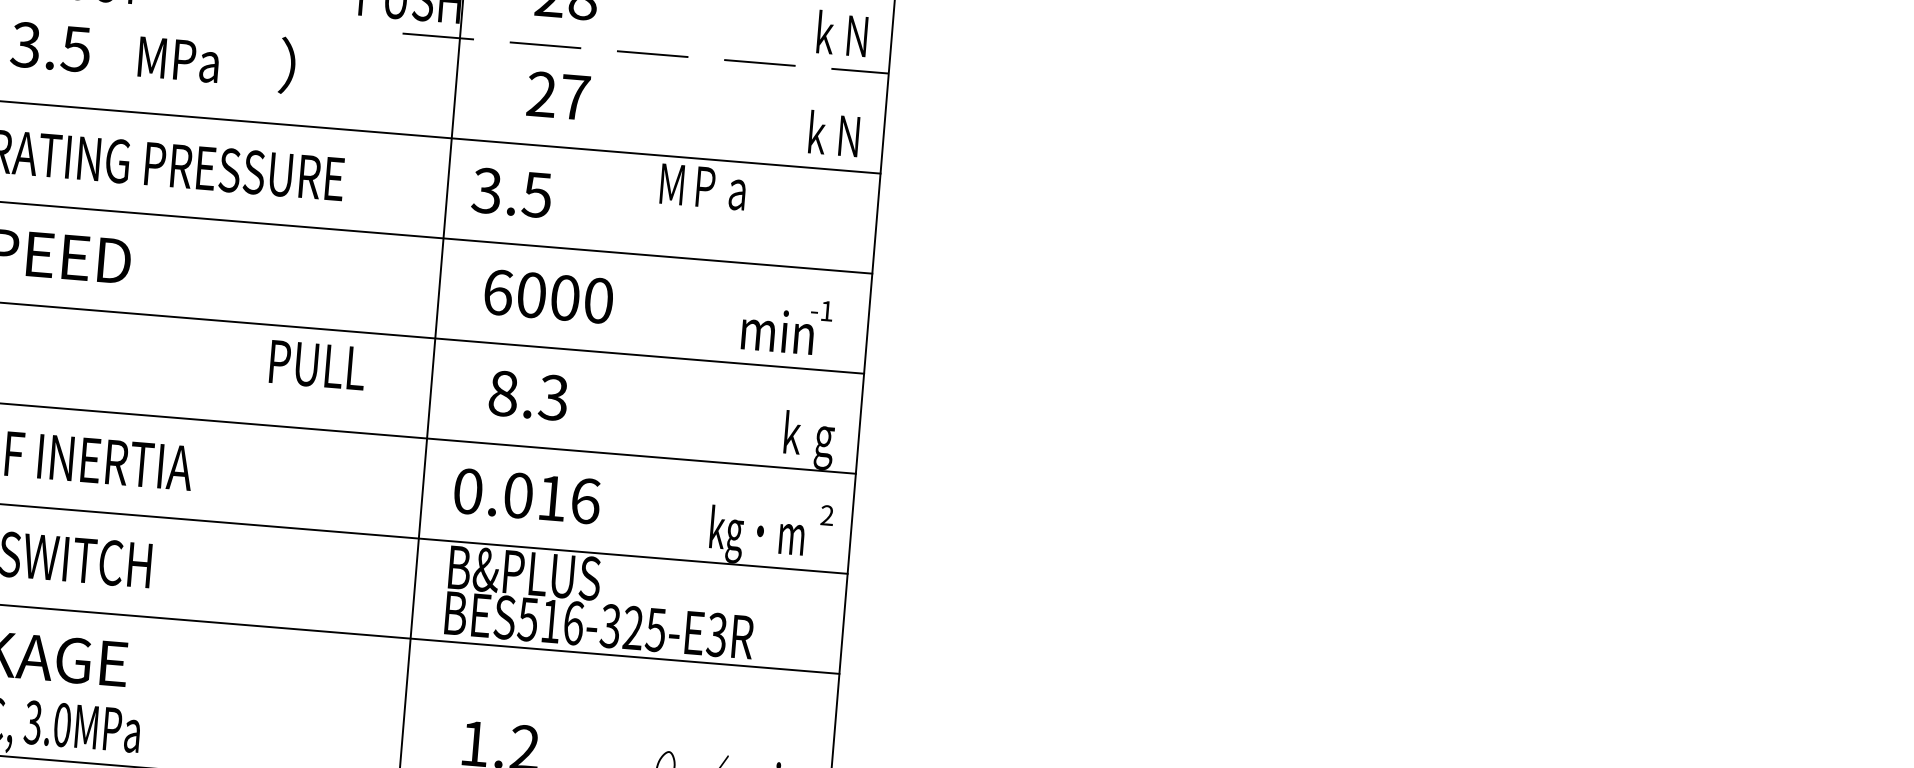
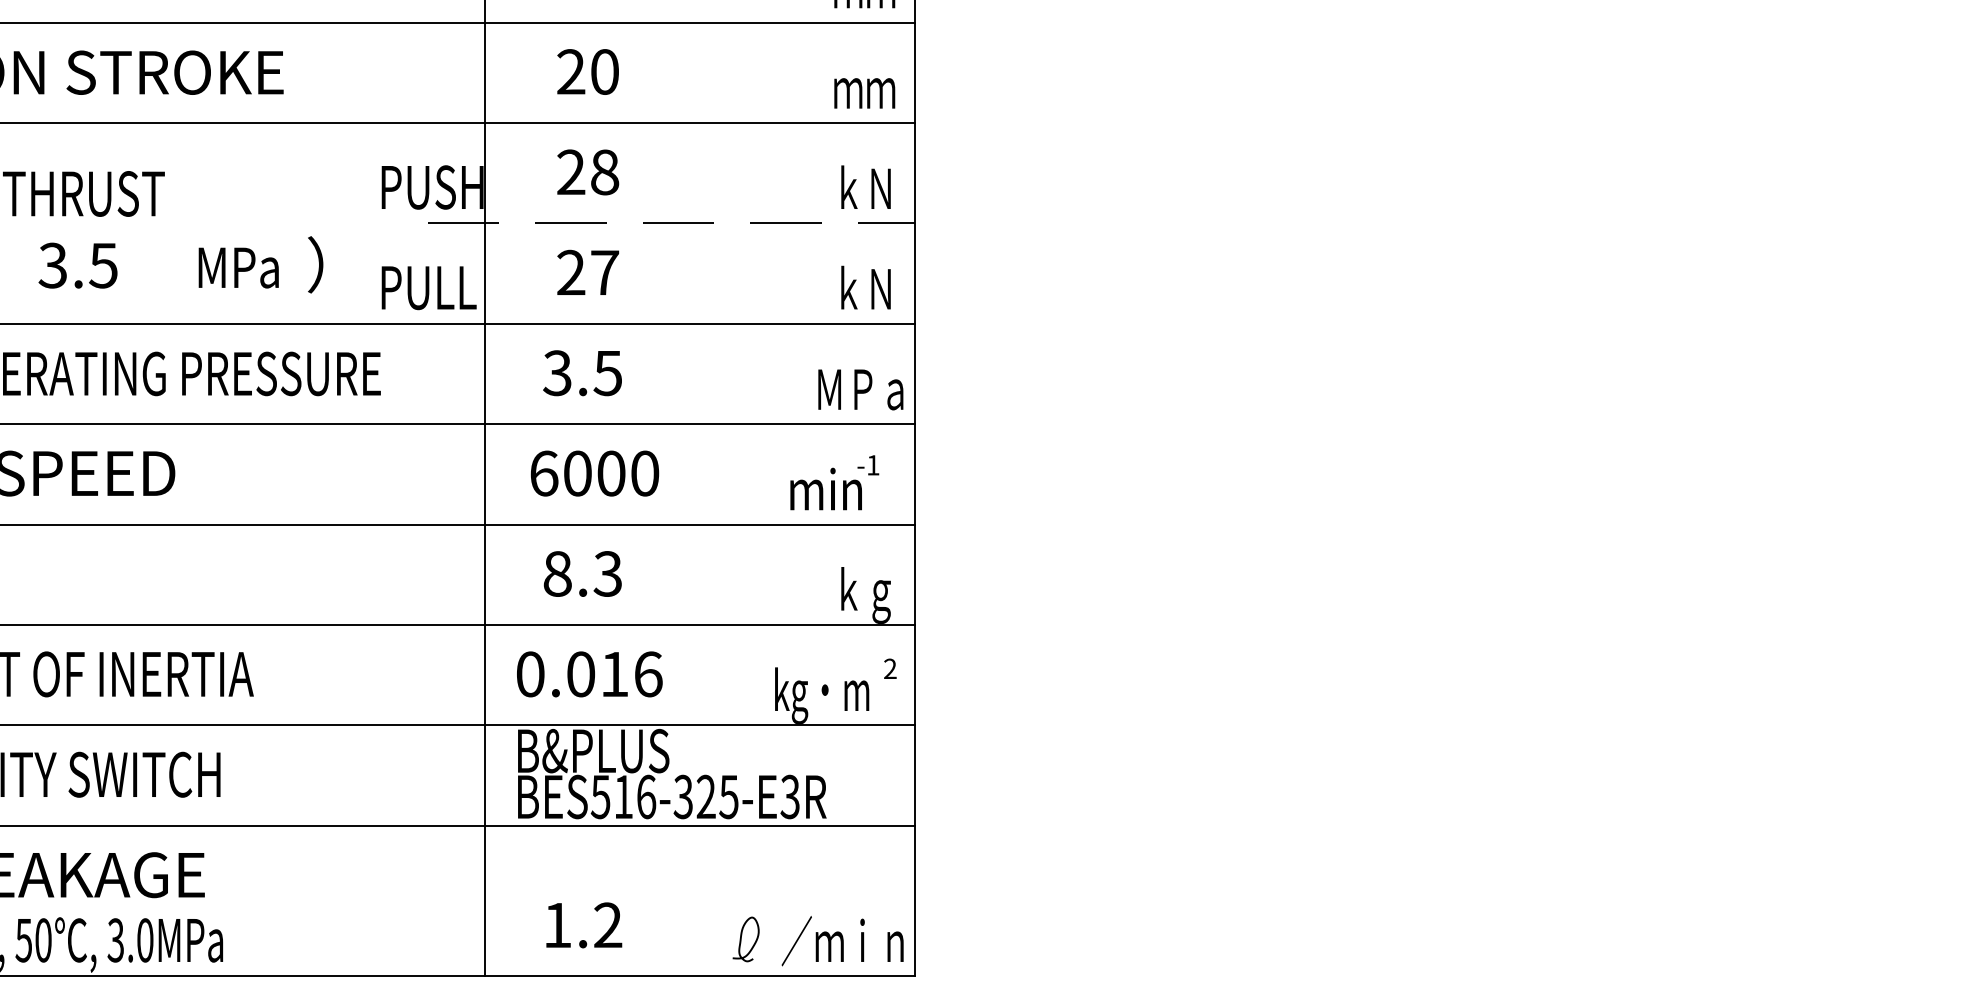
text: (178, 59) -> (238, 267), moved
text: (702, 186) -> (860, 389), moved
text: (511, 193) -> (582, 373), moved
text: (316, 365) -> (428, 288), moved

